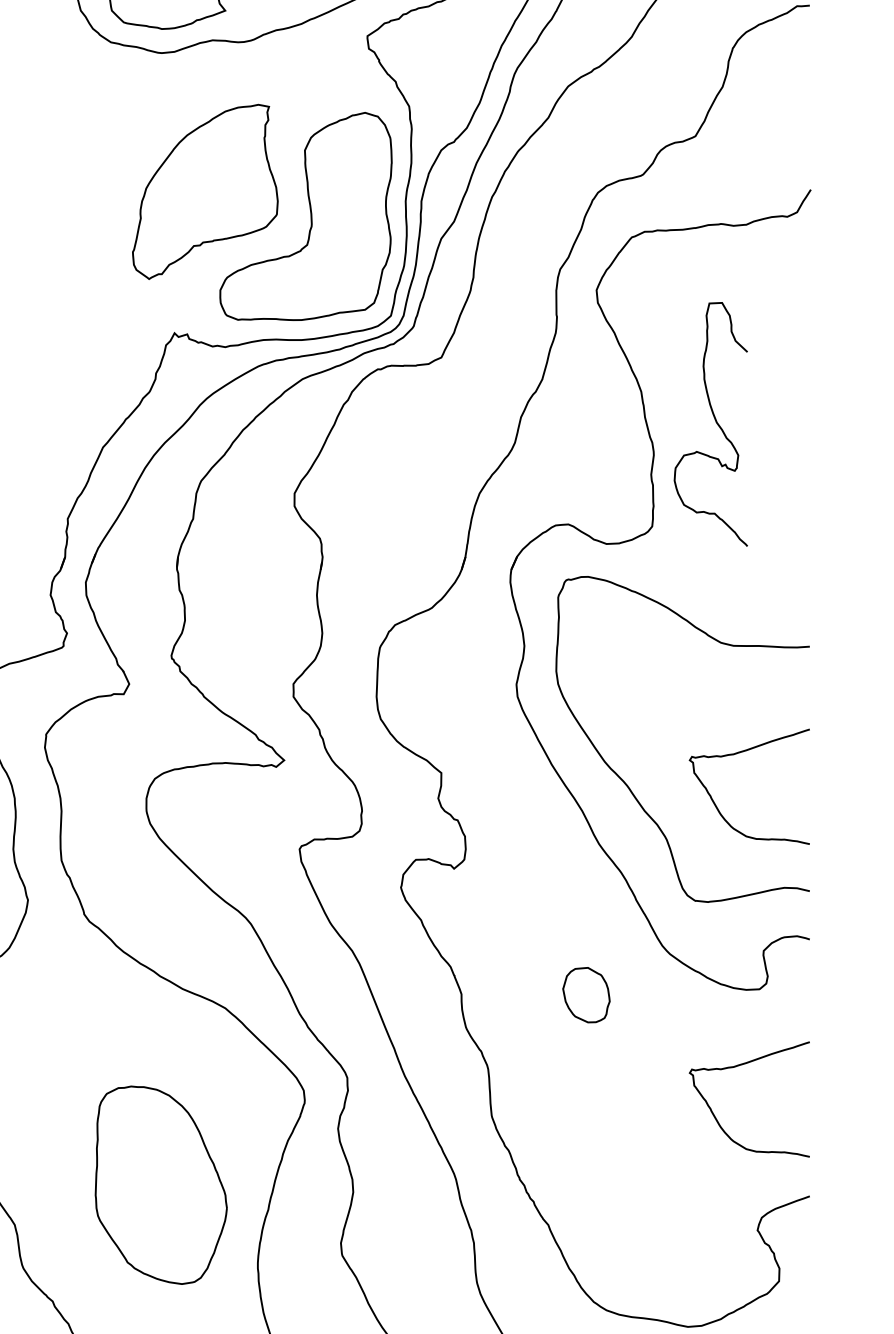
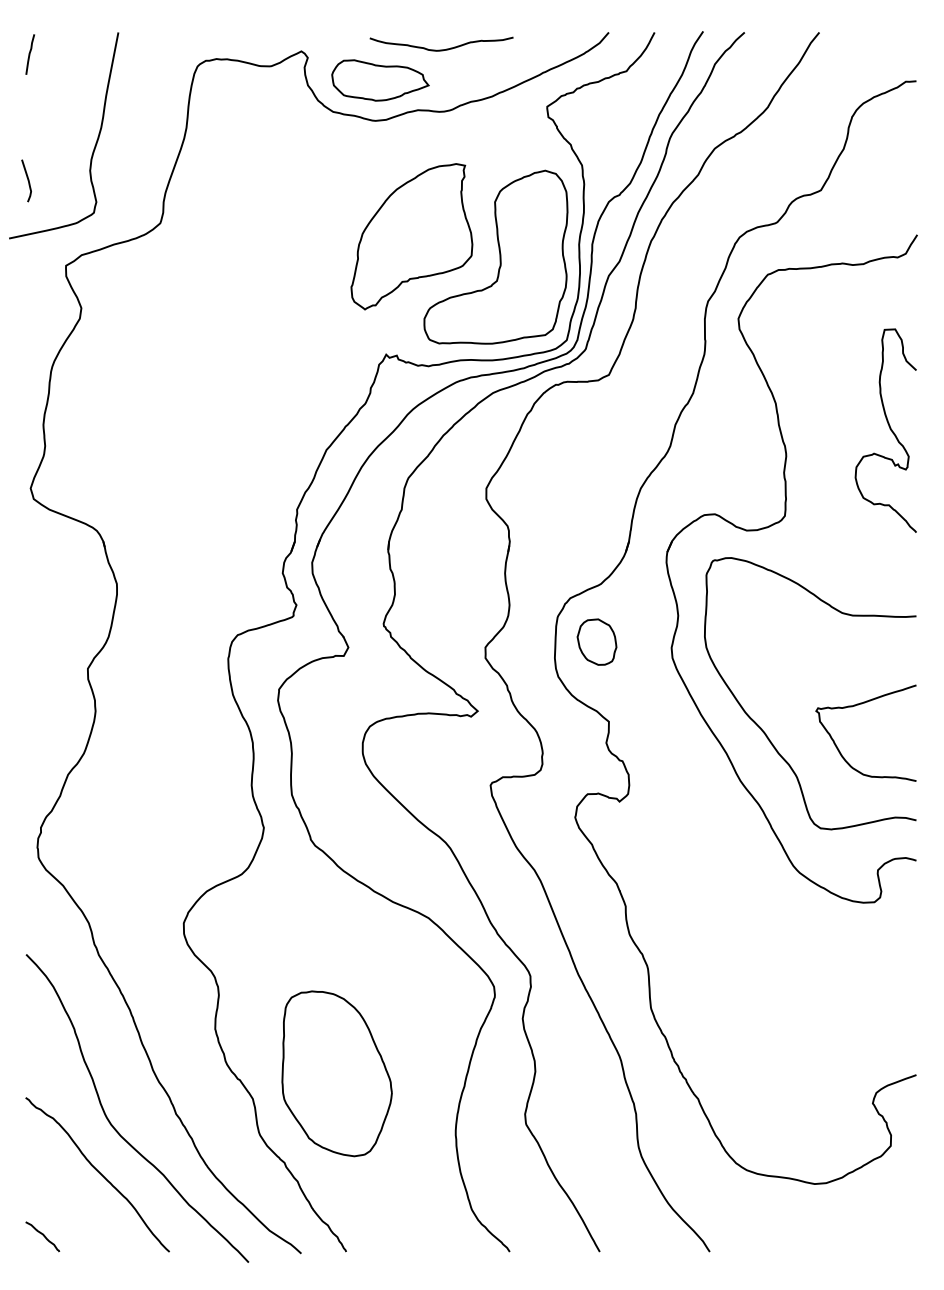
curve: (715, 422) -> (889, 429), moved
part: (585, 994) -> (596, 641), moved
curve: (736, 1067) -> (855, 967), removed
part: (160, 1184) -> (336, 1073), moved

